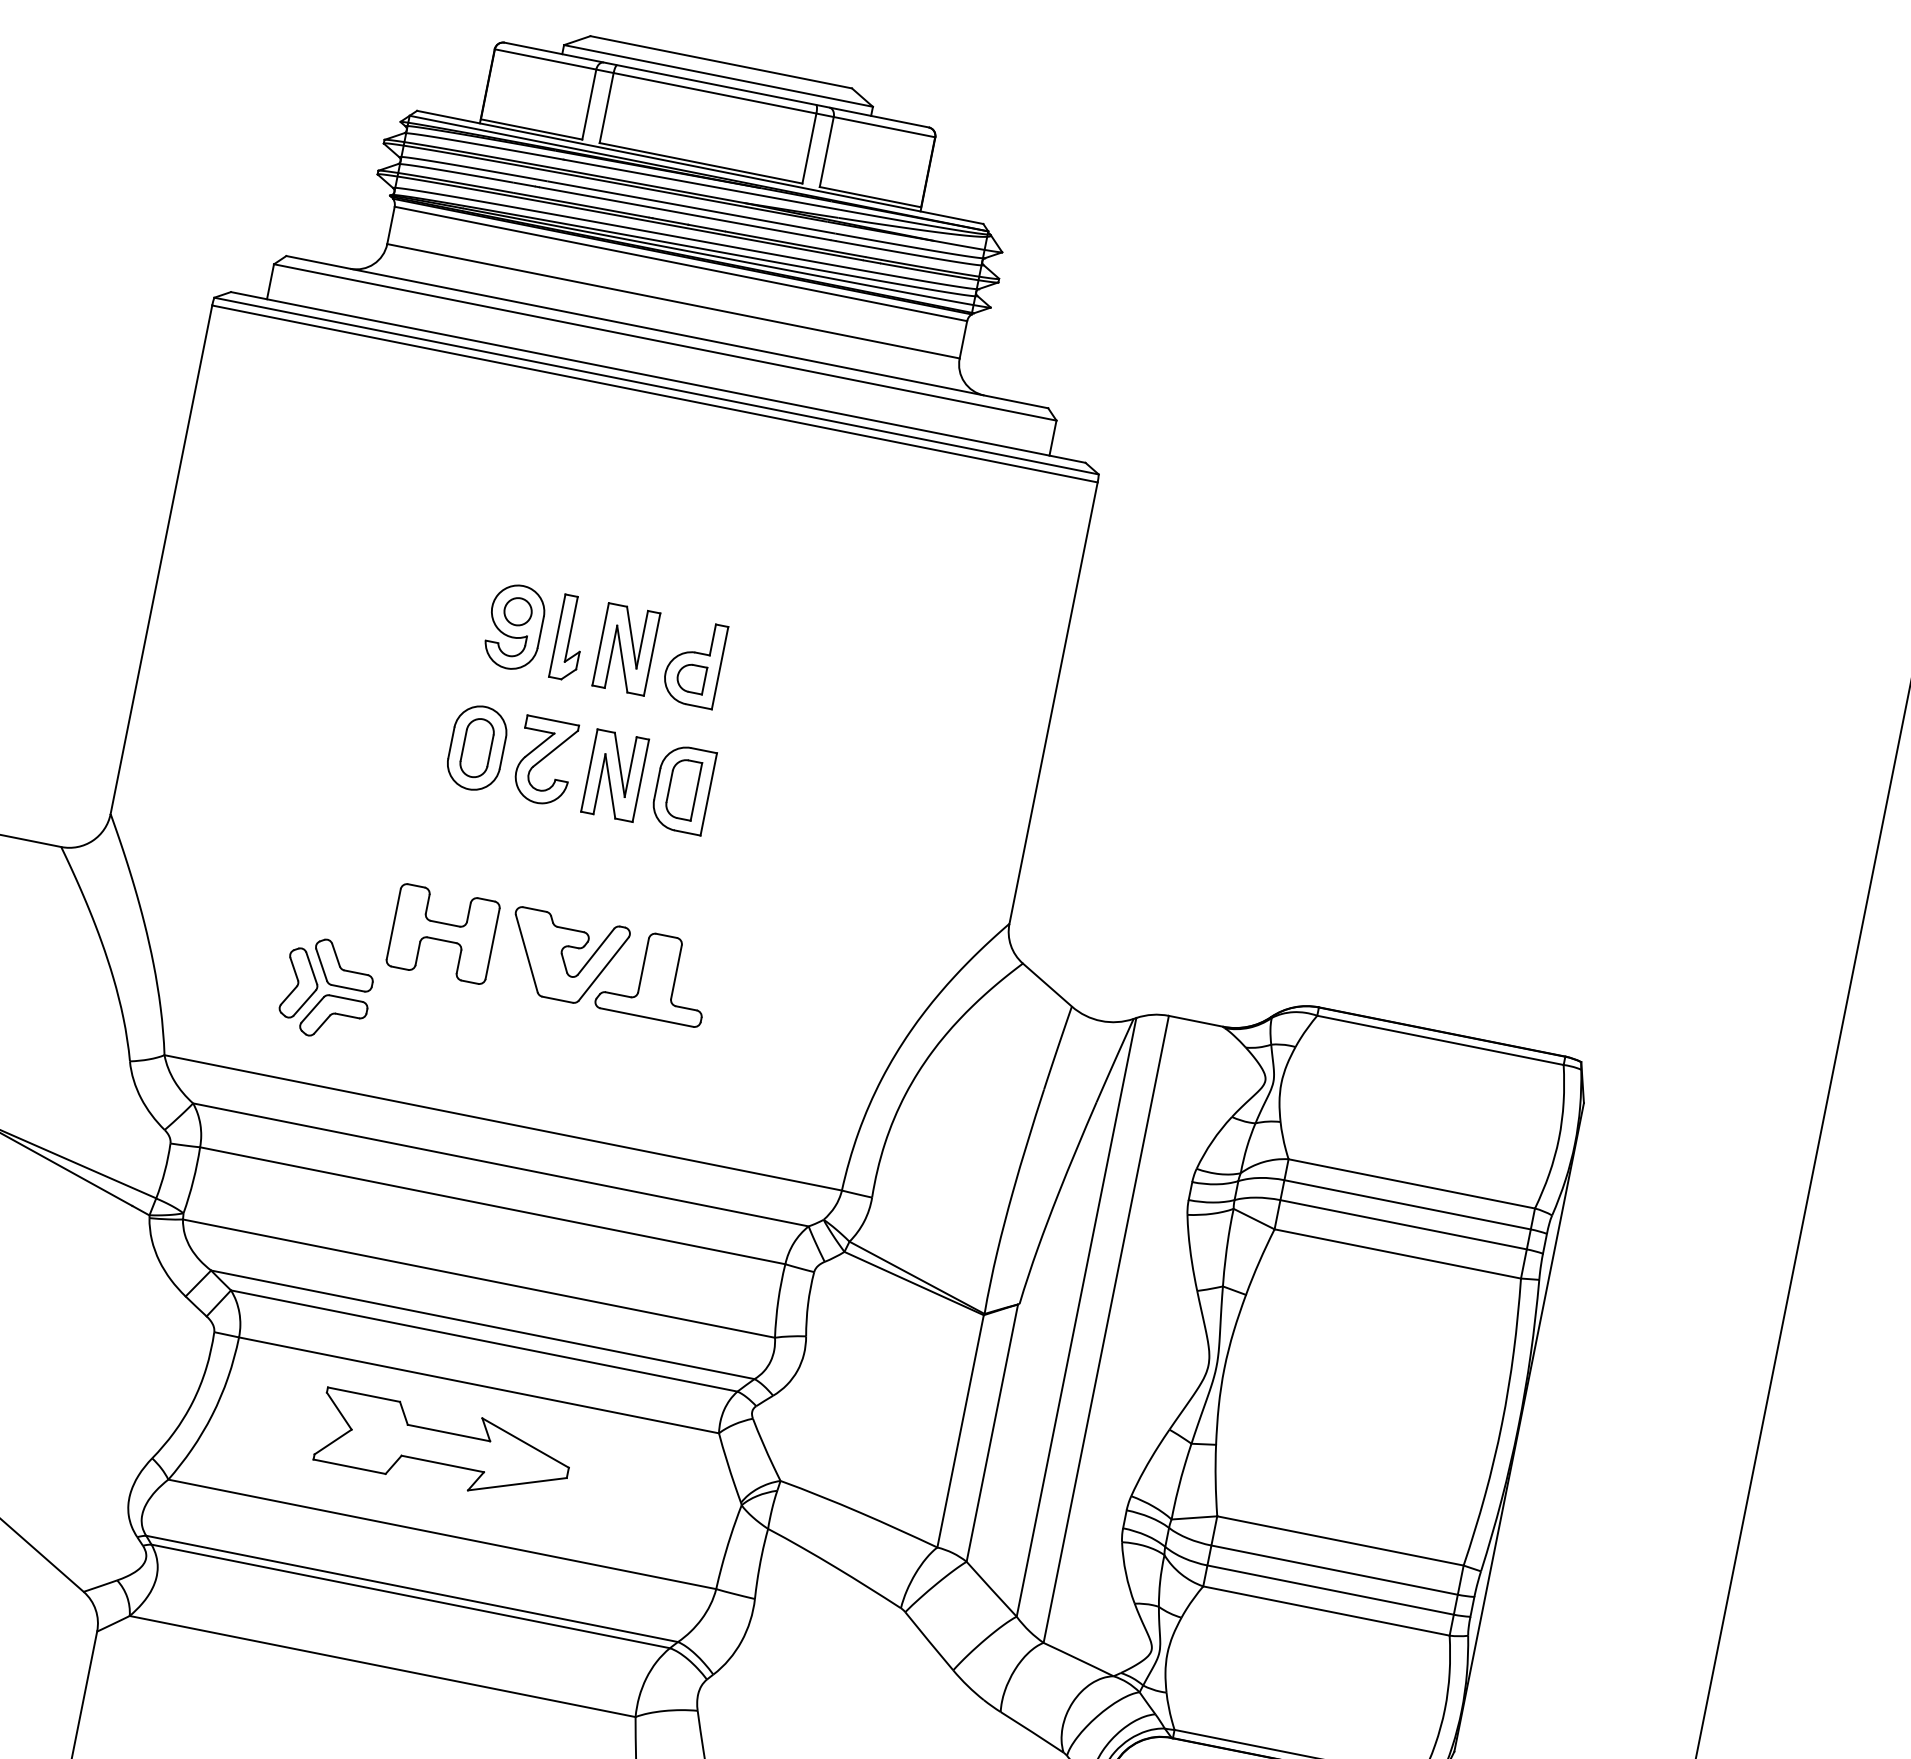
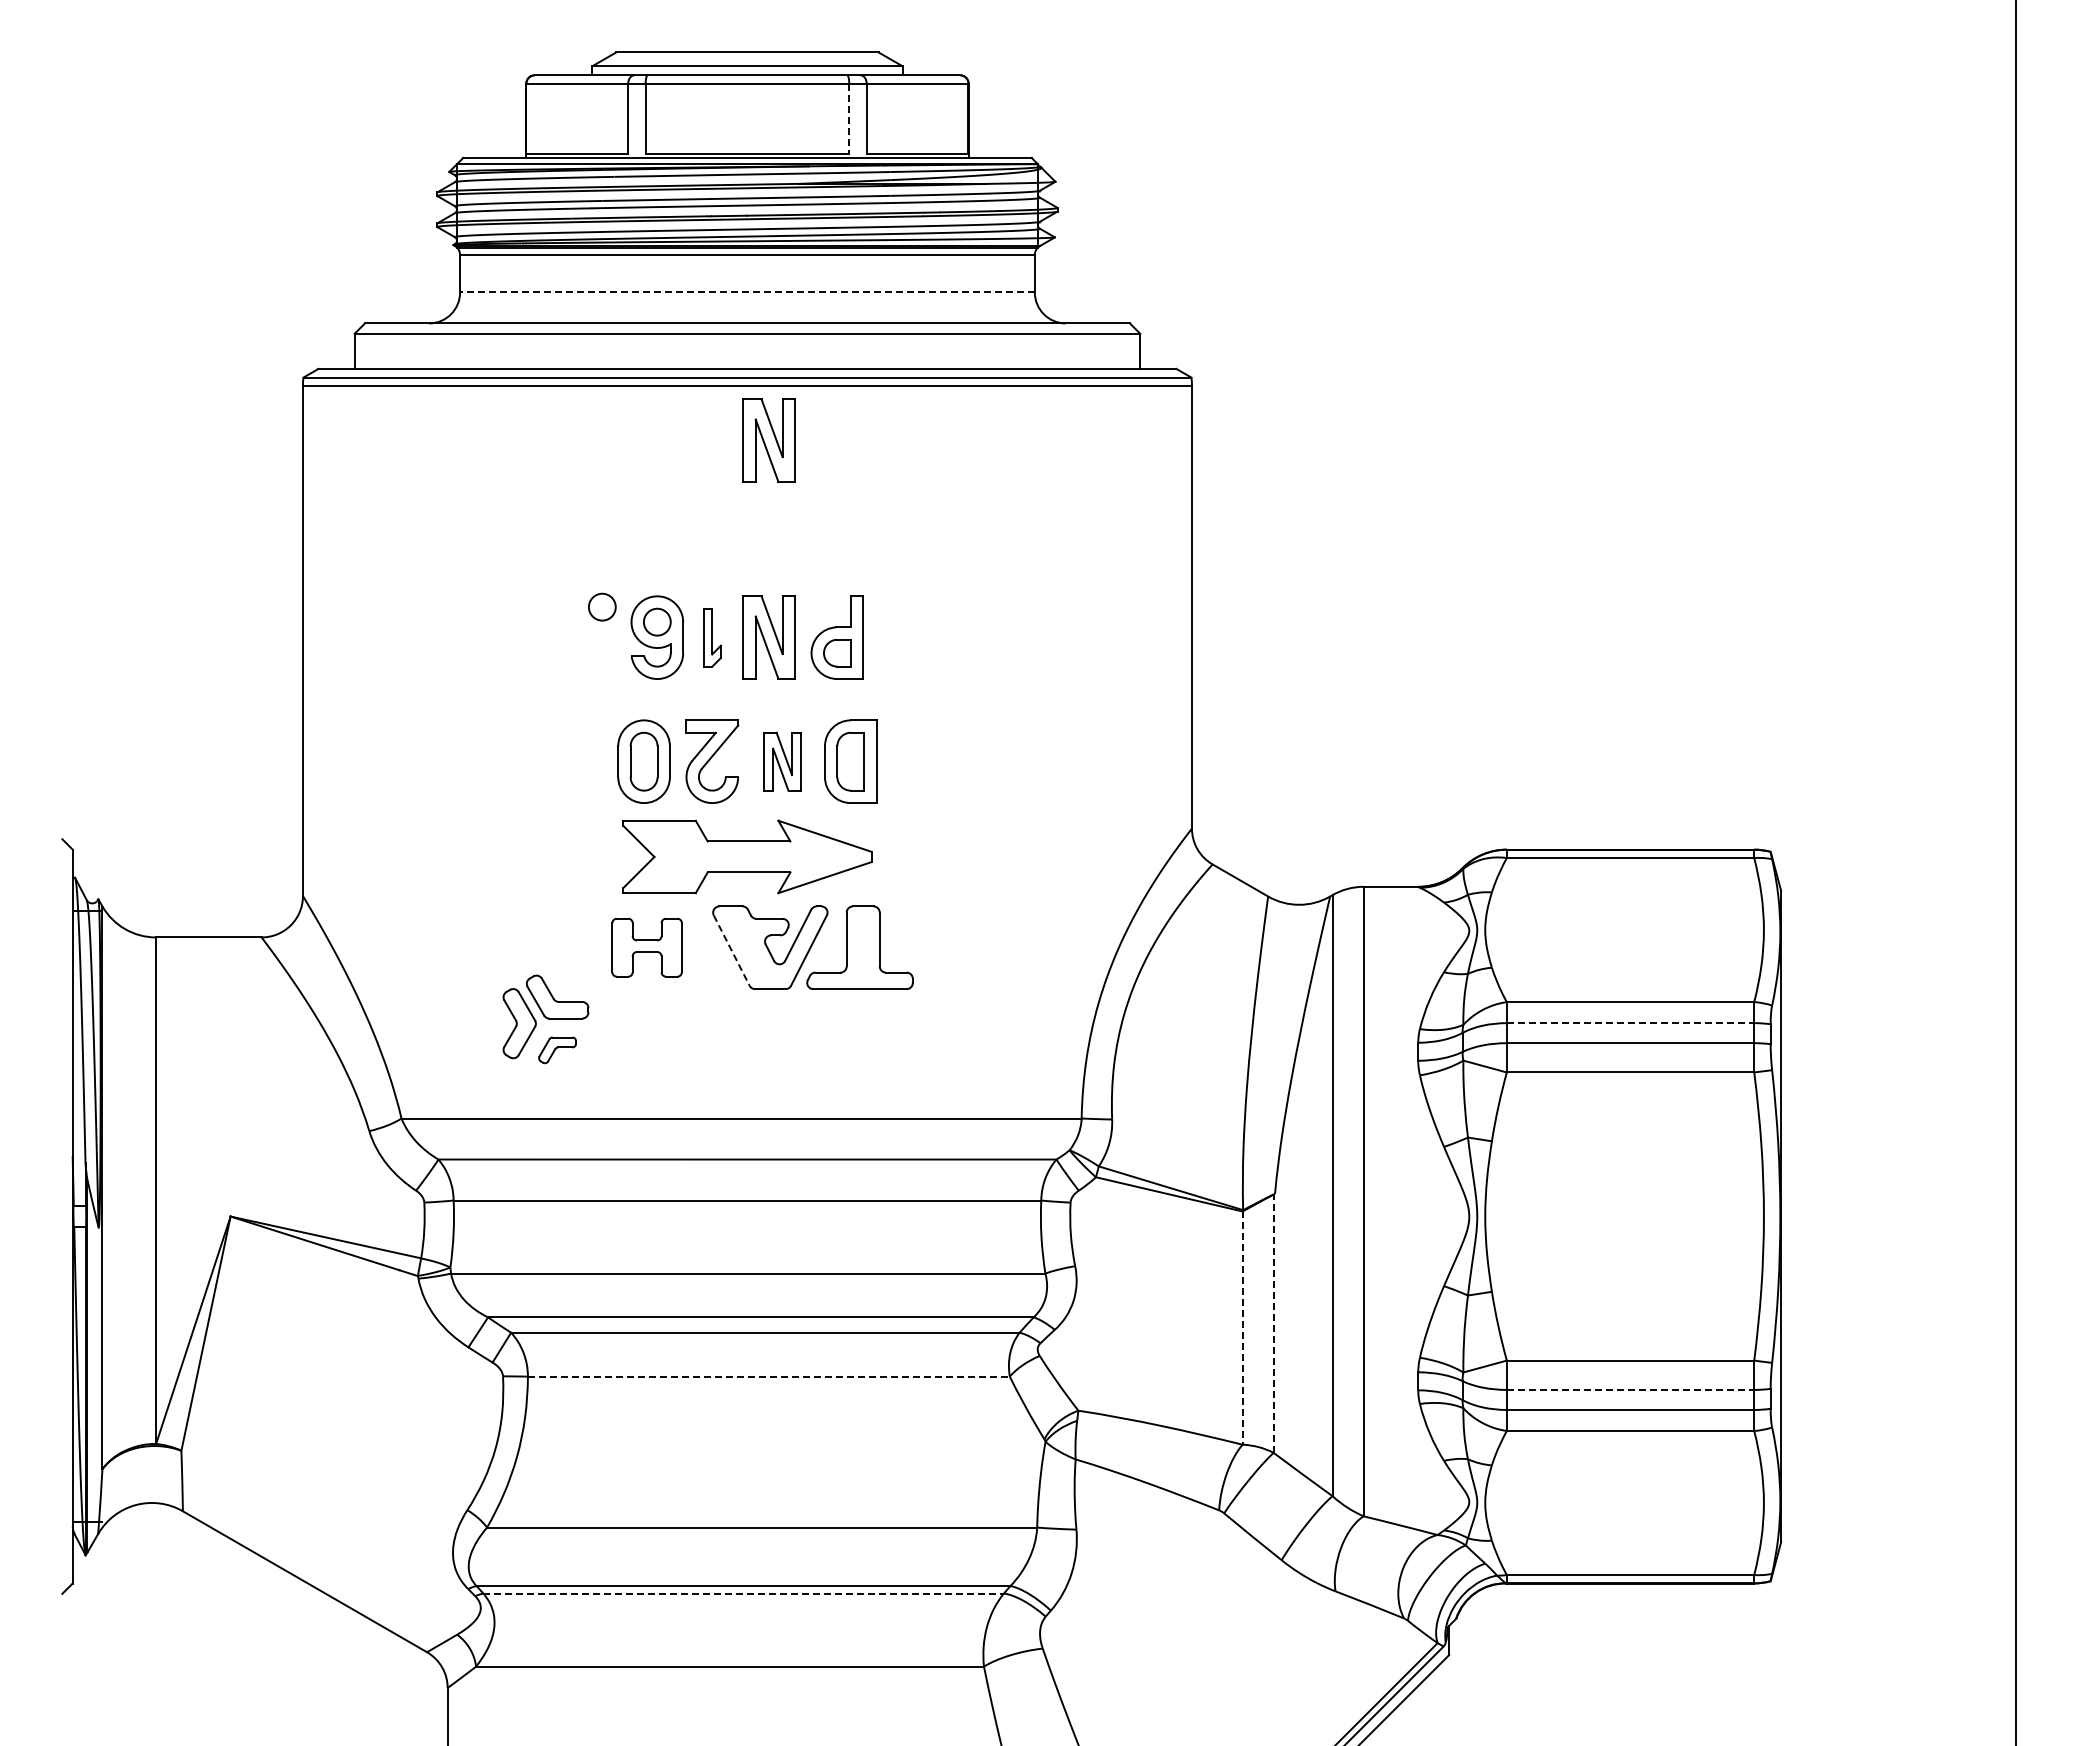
line: (809, 149) -> (849, 119), solid -> dashed
line: (672, 301) -> (746, 292), solid -> dashed
part: (664, 452) -> (768, 440), added
circle: (466, 585) -> (602, 606), added
part: (569, 637) -> (712, 637), size x0.7
part: (615, 775) -> (782, 761), size x0.7
part: (442, 933) -> (646, 947), size x0.7
line: (526, 954) -> (731, 951), solid -> dashed
part: (333, 1018) -> (557, 1050), size x0.6
line: (1407, 1205) -> (1630, 1023), solid -> dashed
line: (478, 1385) -> (768, 1376), solid -> dashed
line: (960, 1431) -> (1242, 1328), solid -> dashed
line: (992, 1432) -> (1273, 1323), solid -> dashed
part: (444, 1447) -> (747, 856), moved
line: (1334, 1569) -> (1630, 1389), solid -> dashed
line: (411, 1596) -> (744, 1593), solid -> dashed

